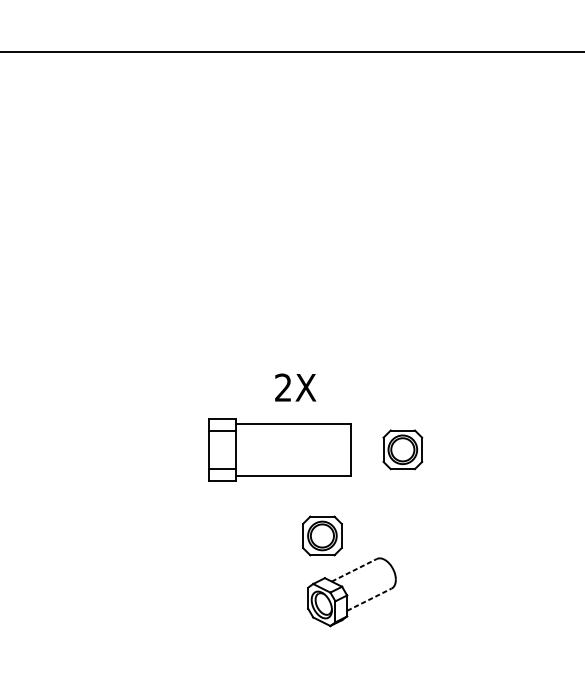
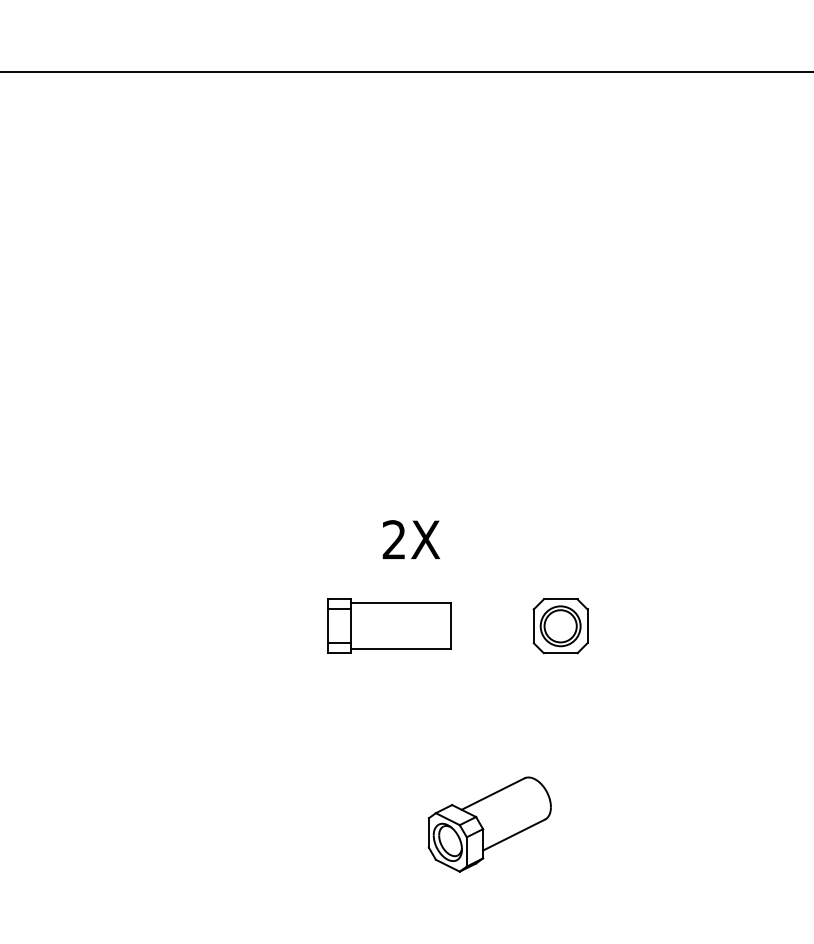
part: (279, 449) -> (389, 625), size x0.62
part: (322, 536) -> (448, 746), removed
line: (354, 569) -> (493, 793), dashed -> solid
line: (369, 600) -> (514, 835), dashed -> solid

